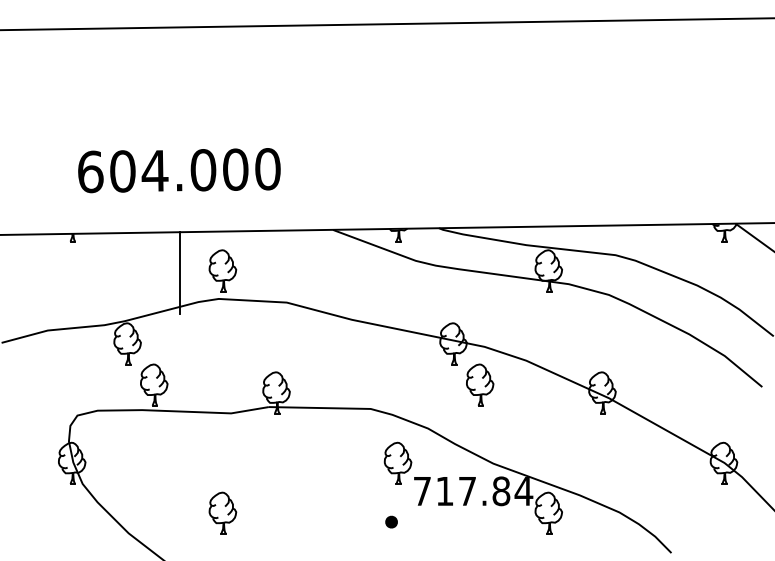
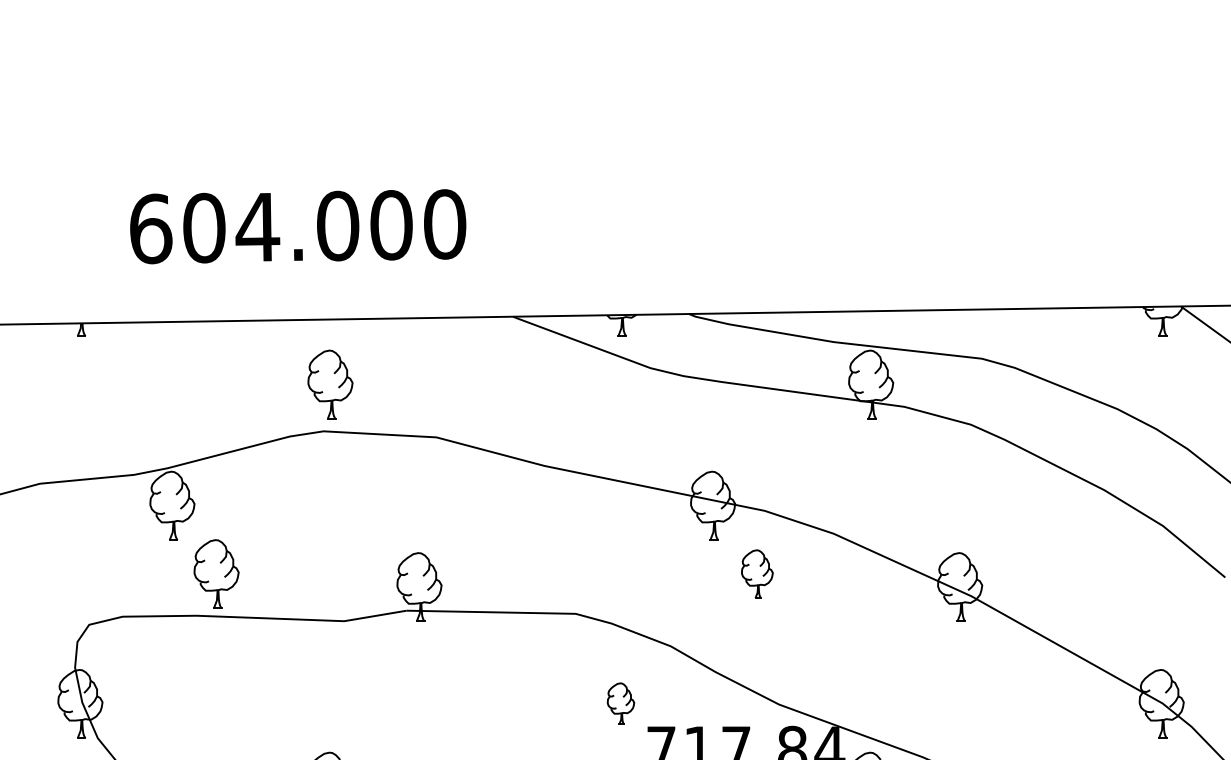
text: (179, 170) -> (298, 226), moved
line: (179, 273) -> (258, 389), removed
part: (480, 384) -> (757, 573), size x0.7
part: (397, 462) -> (620, 702), size x0.6

